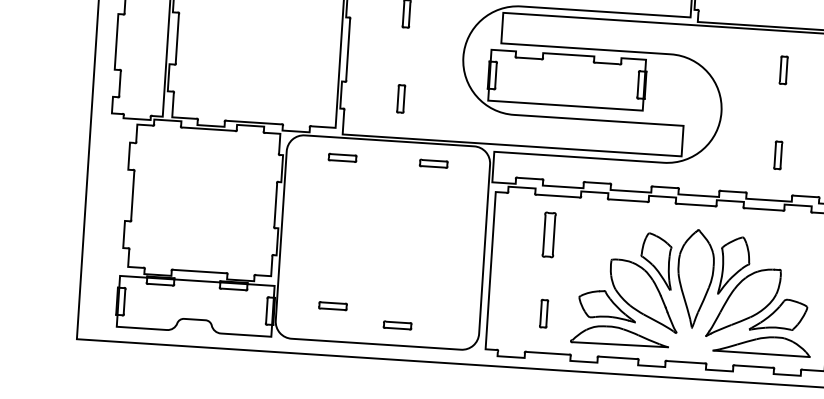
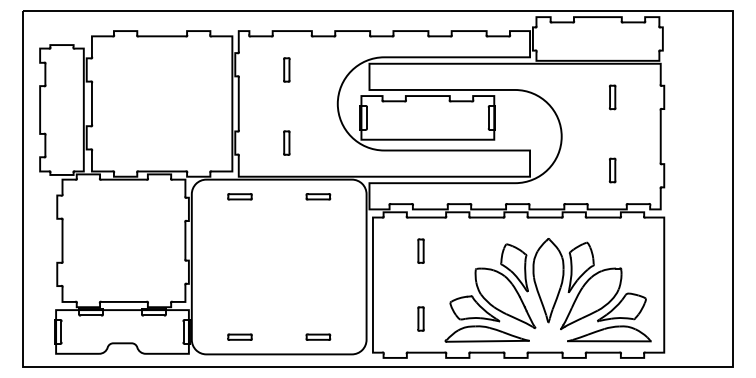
part: (548, 233) -> (420, 250), size x0.62
part: (332, 305) -> (239, 336), moved
part: (397, 324) -> (318, 336), moved

